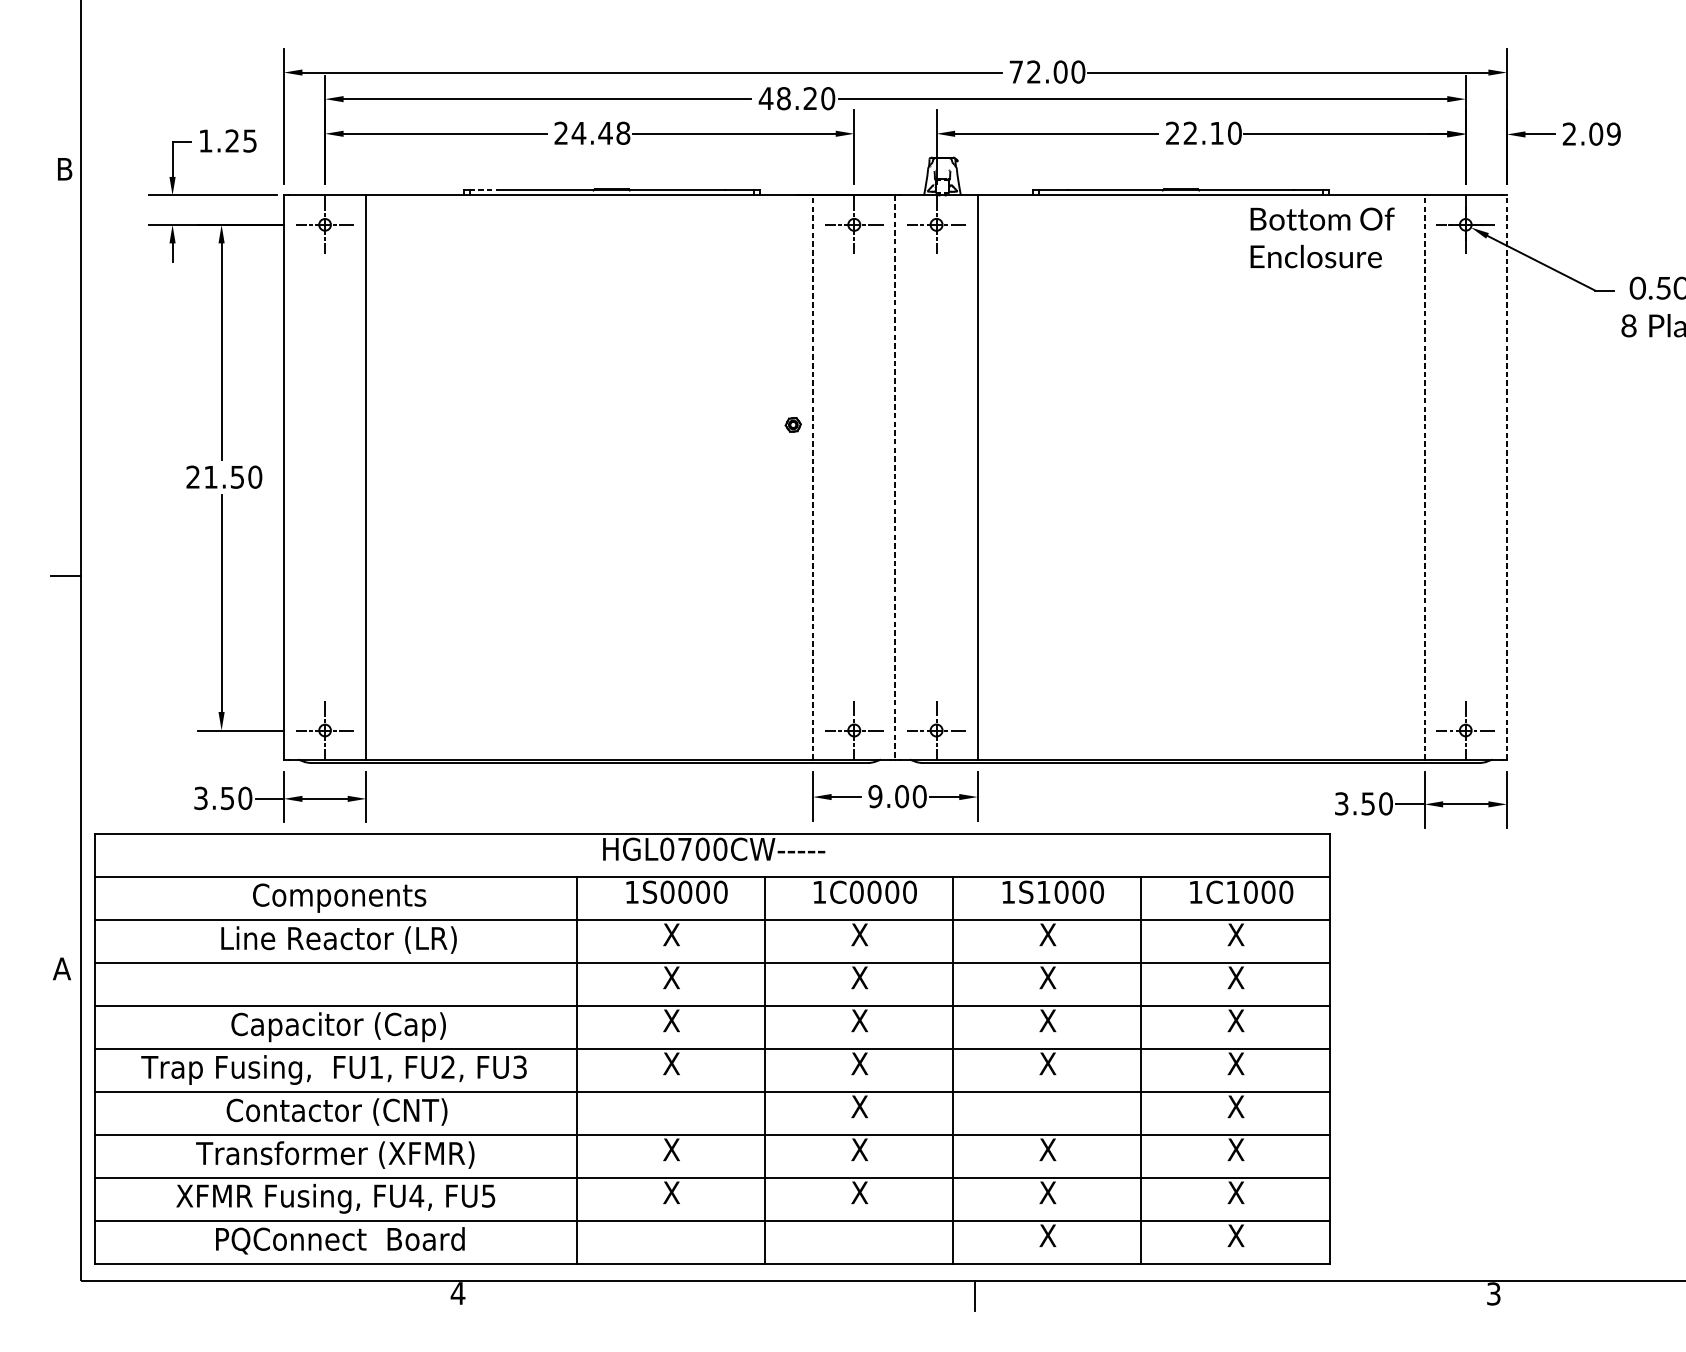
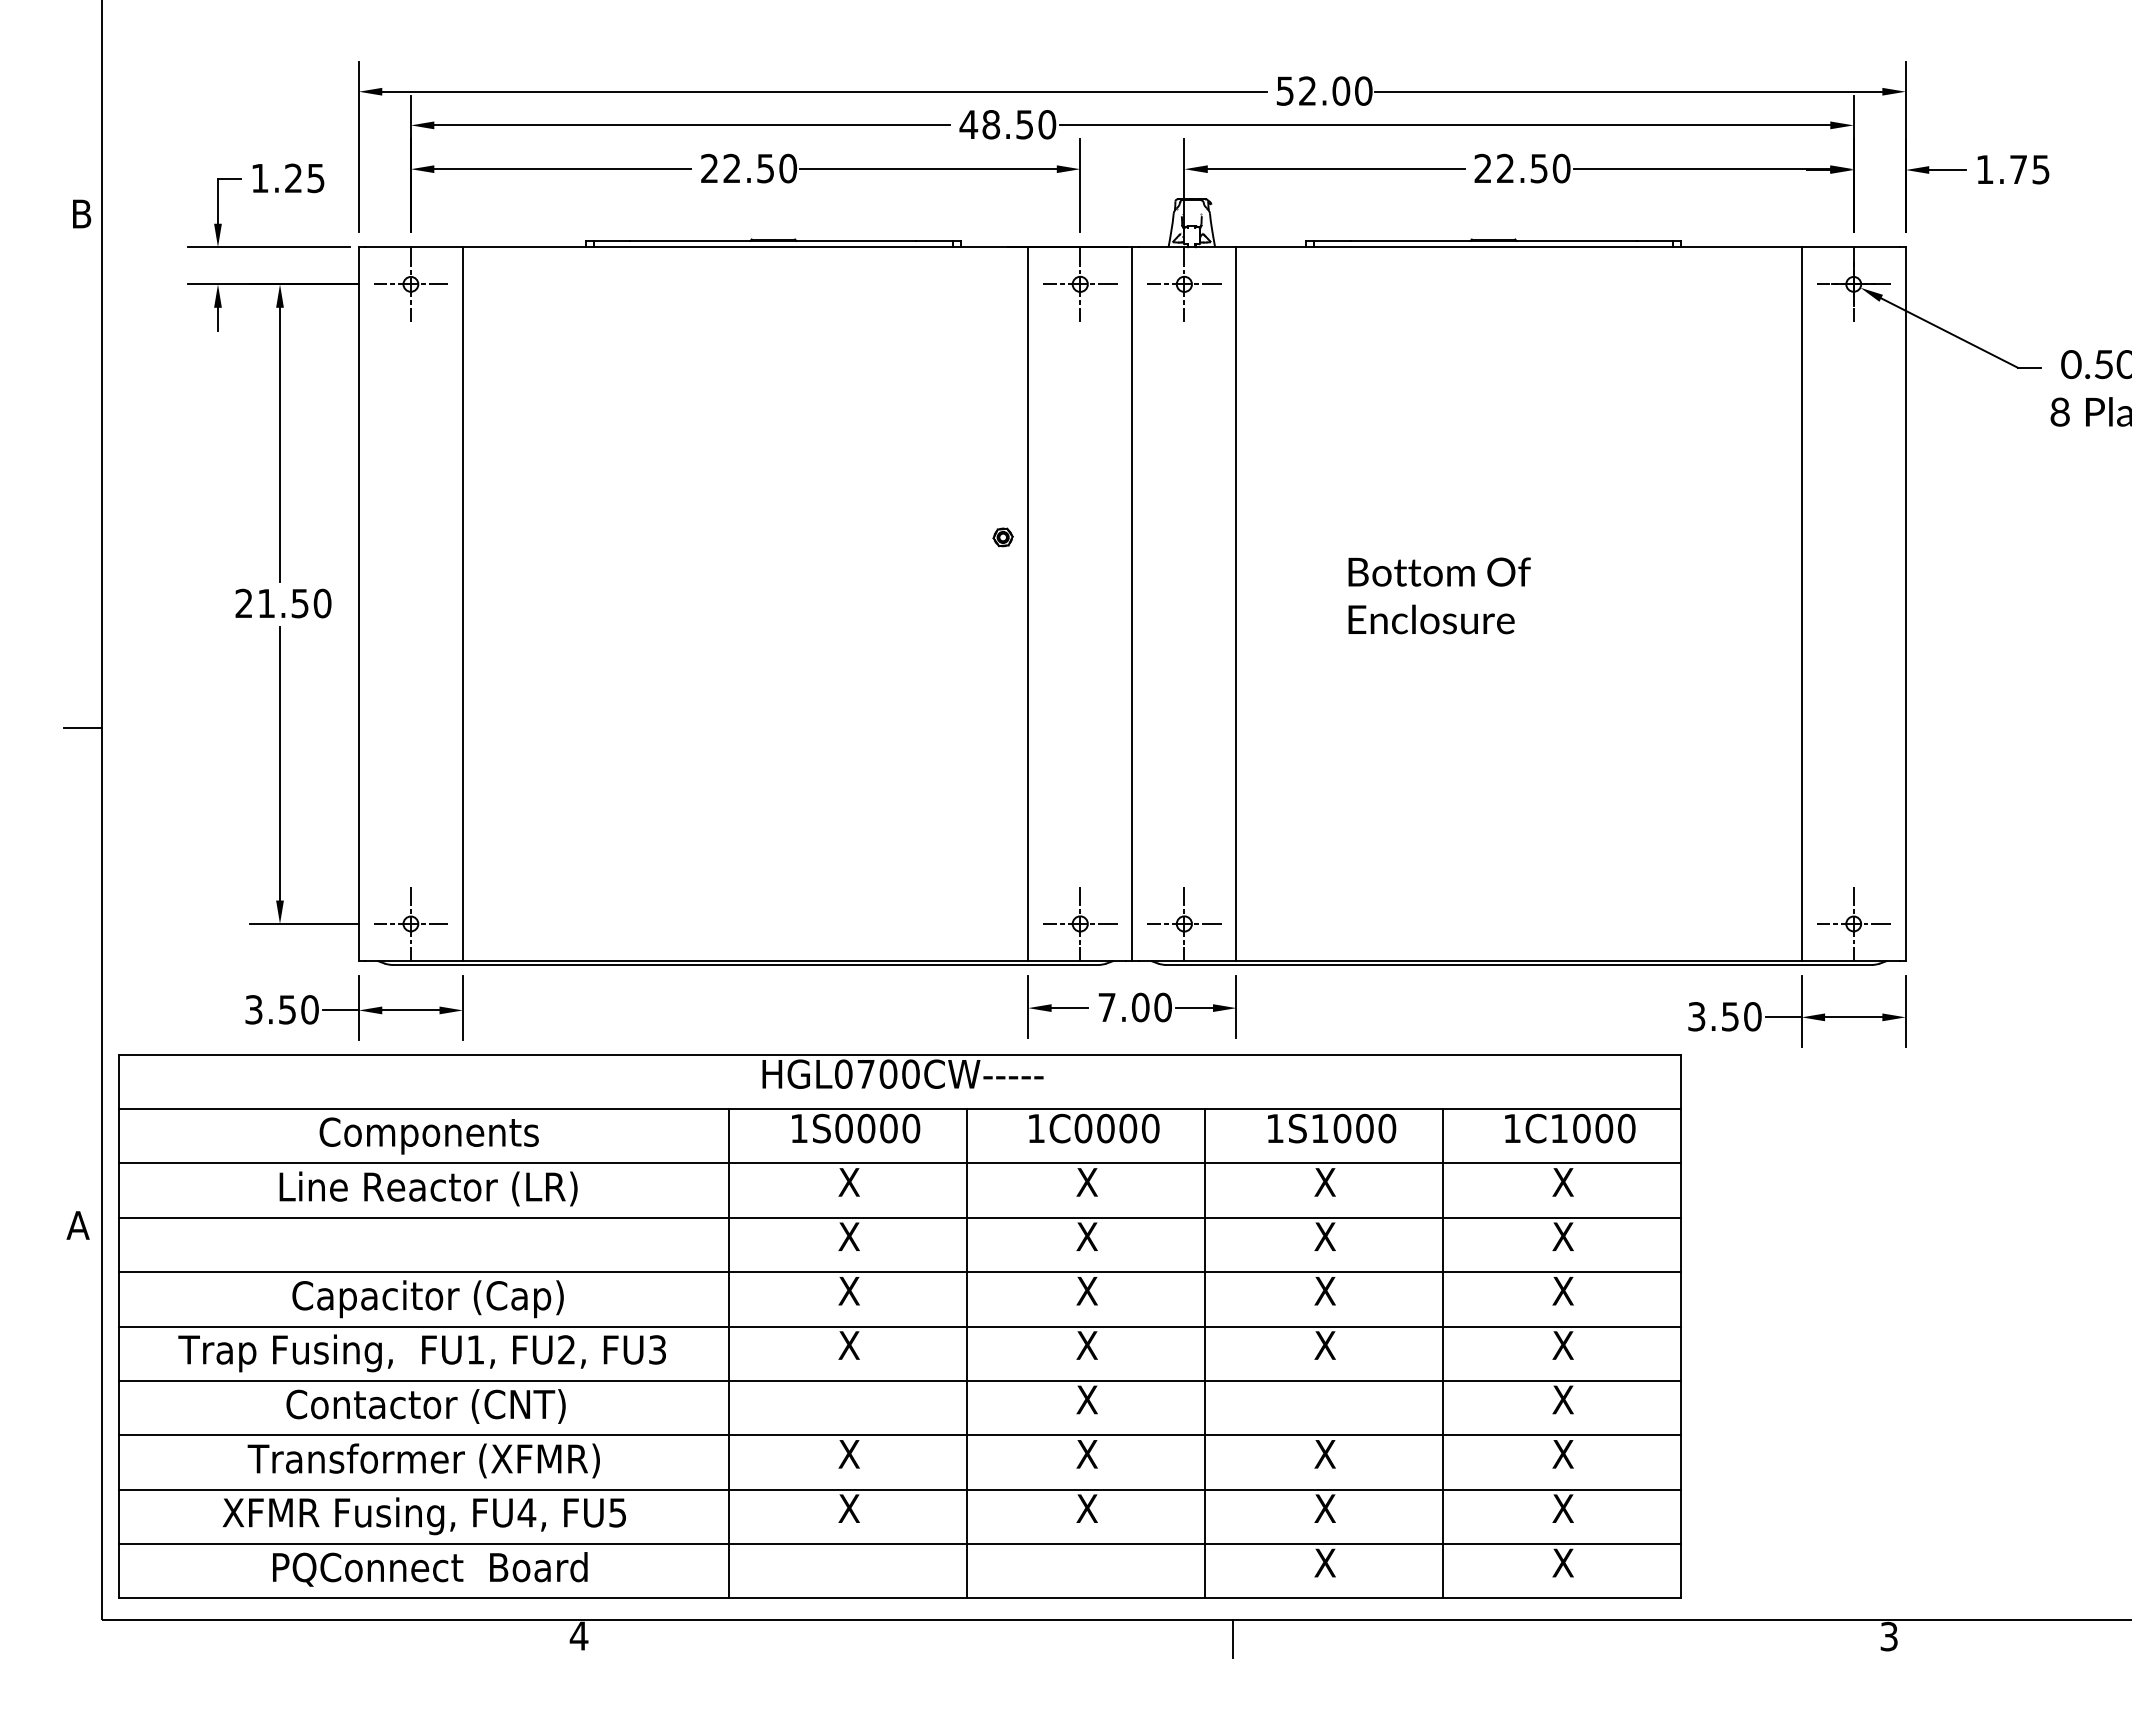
text: (1015, 71) -> (1284, 90), 72.00 -> 52.00
text: (810, 98) -> (1024, 124), 48.20 -> 48.50
text: (600, 133) -> (759, 168), 24.48 -> 22.50
text: (1216, 133) -> (1538, 168), 22.10 -> 22.50
text: (1591, 134) -> (2012, 169), 2.09 -> 1.75
line: (484, 190) -> (612, 240), dashed -> solid
text: (1322, 237) -> (1439, 595), moved
line: (813, 477) -> (1028, 604), dashed -> solid
line: (895, 477) -> (1132, 604), dashed -> solid
line: (1424, 477) -> (1801, 604), dashed -> solid
line: (1506, 477) -> (1905, 604), dashed -> solid
text: (875, 796) -> (1106, 1007), 9.00 -> 7.00

